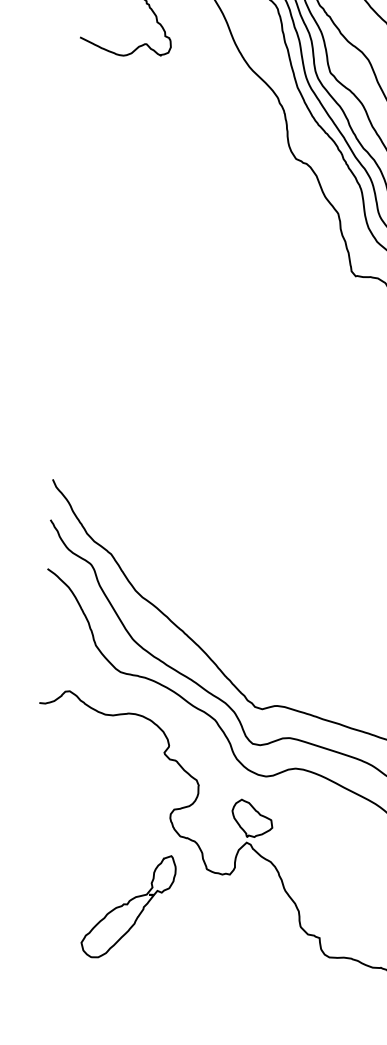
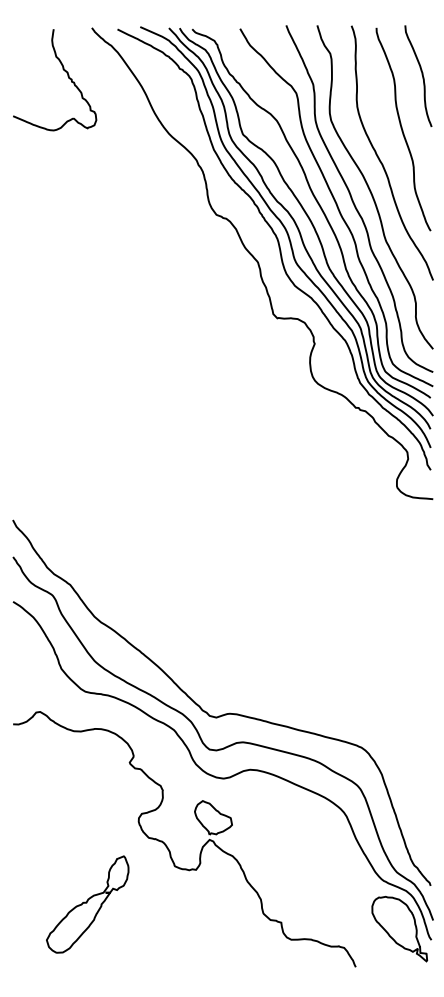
part: (128, 906) -> (87, 904), moved

